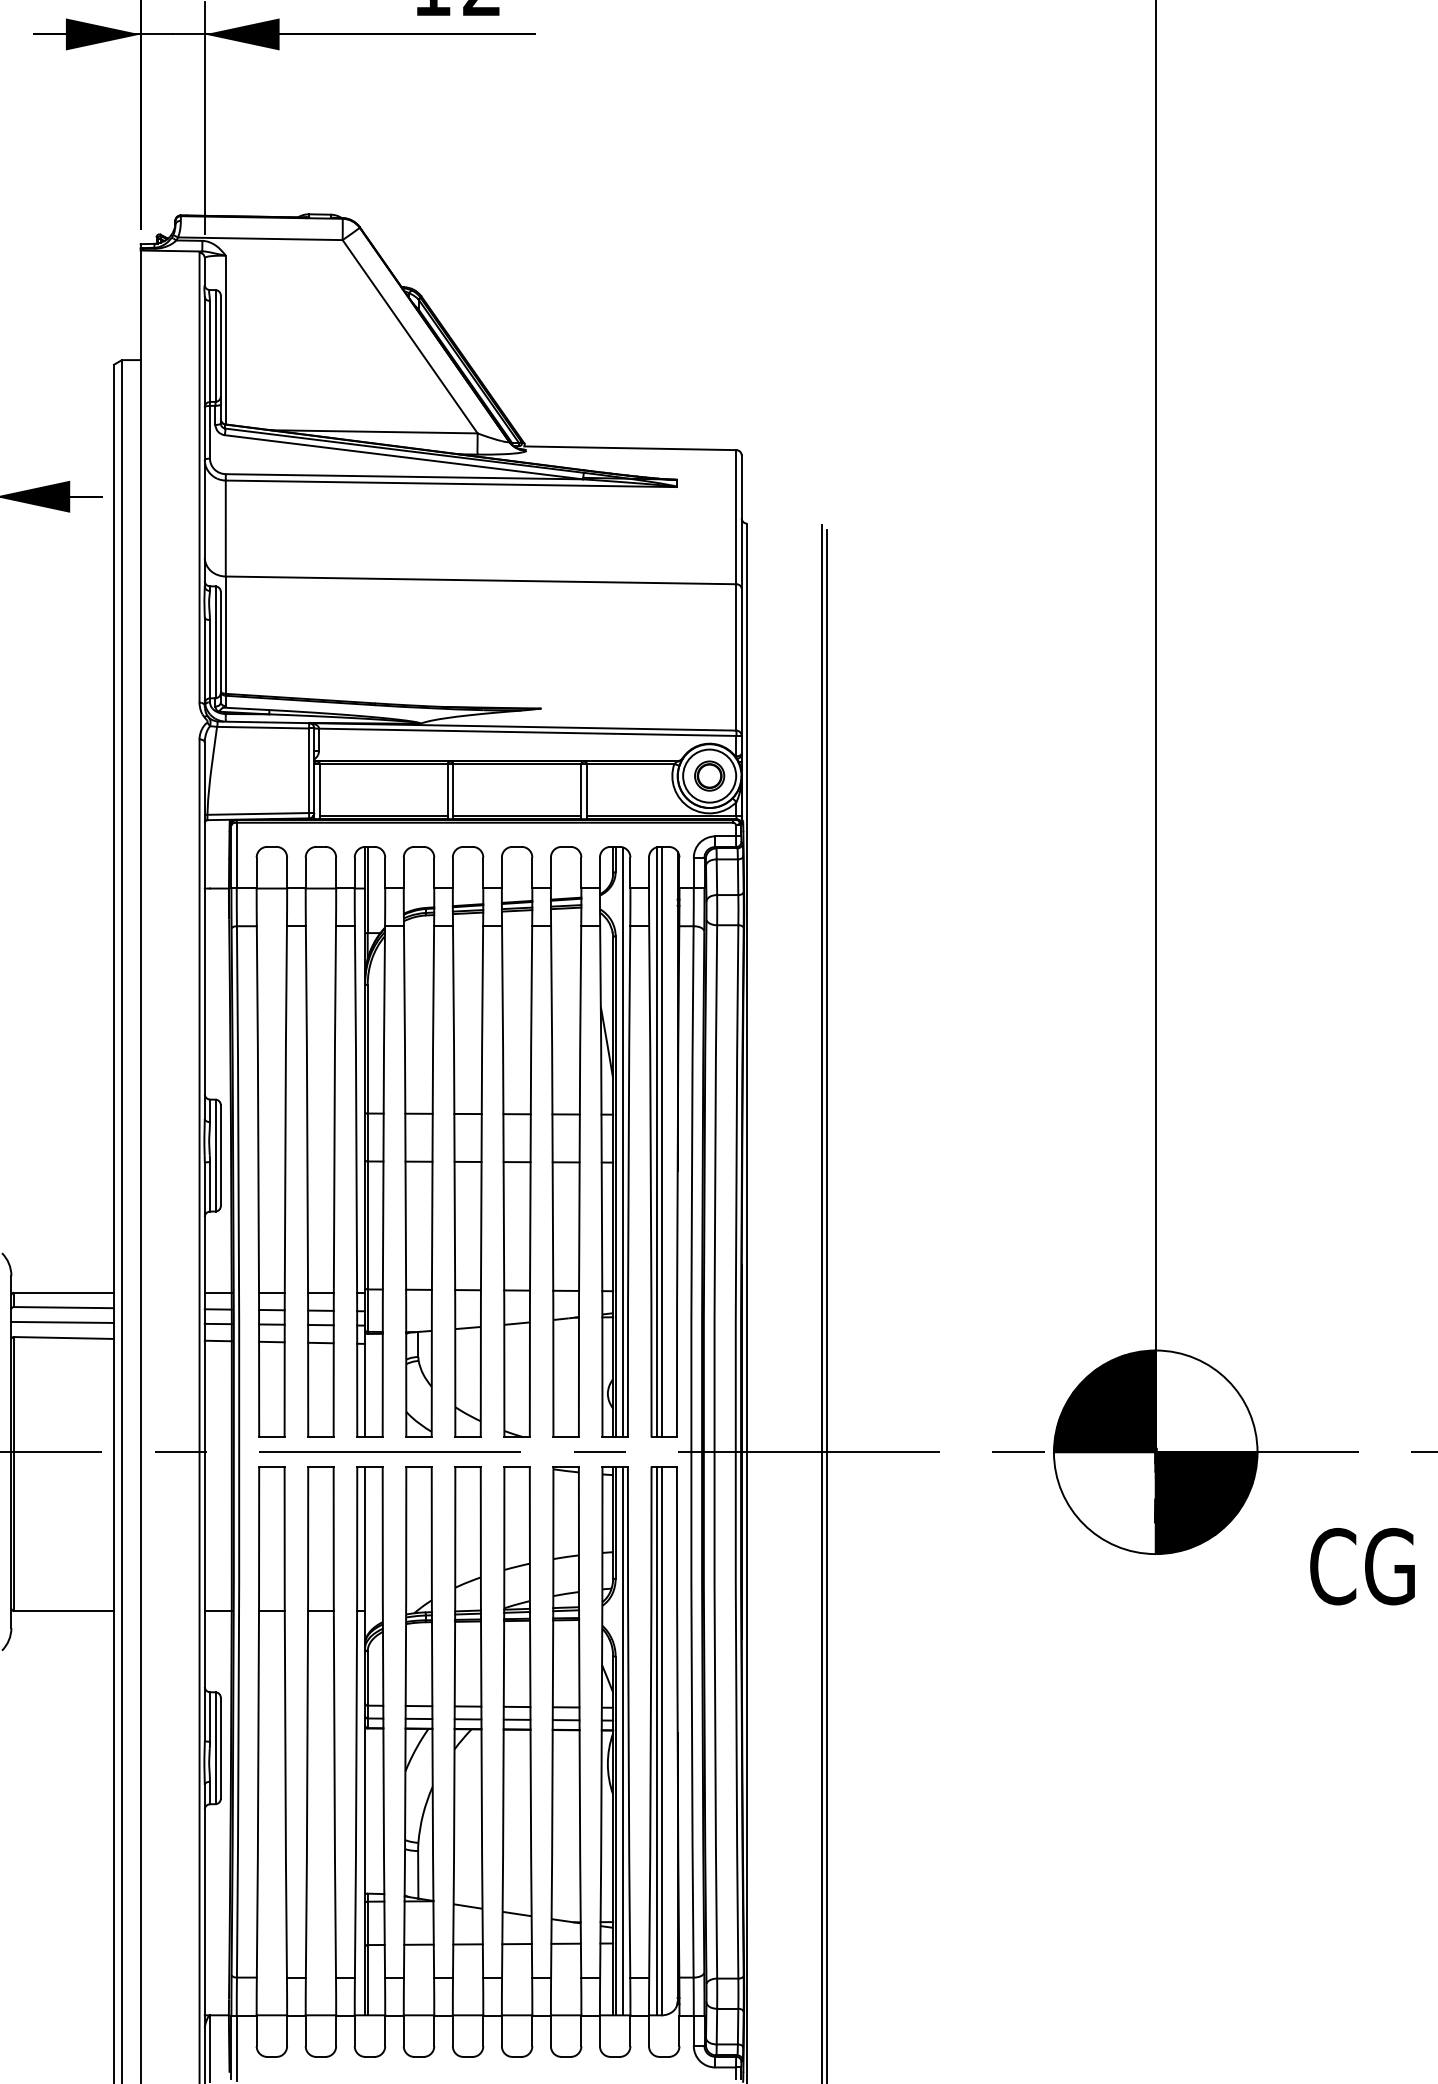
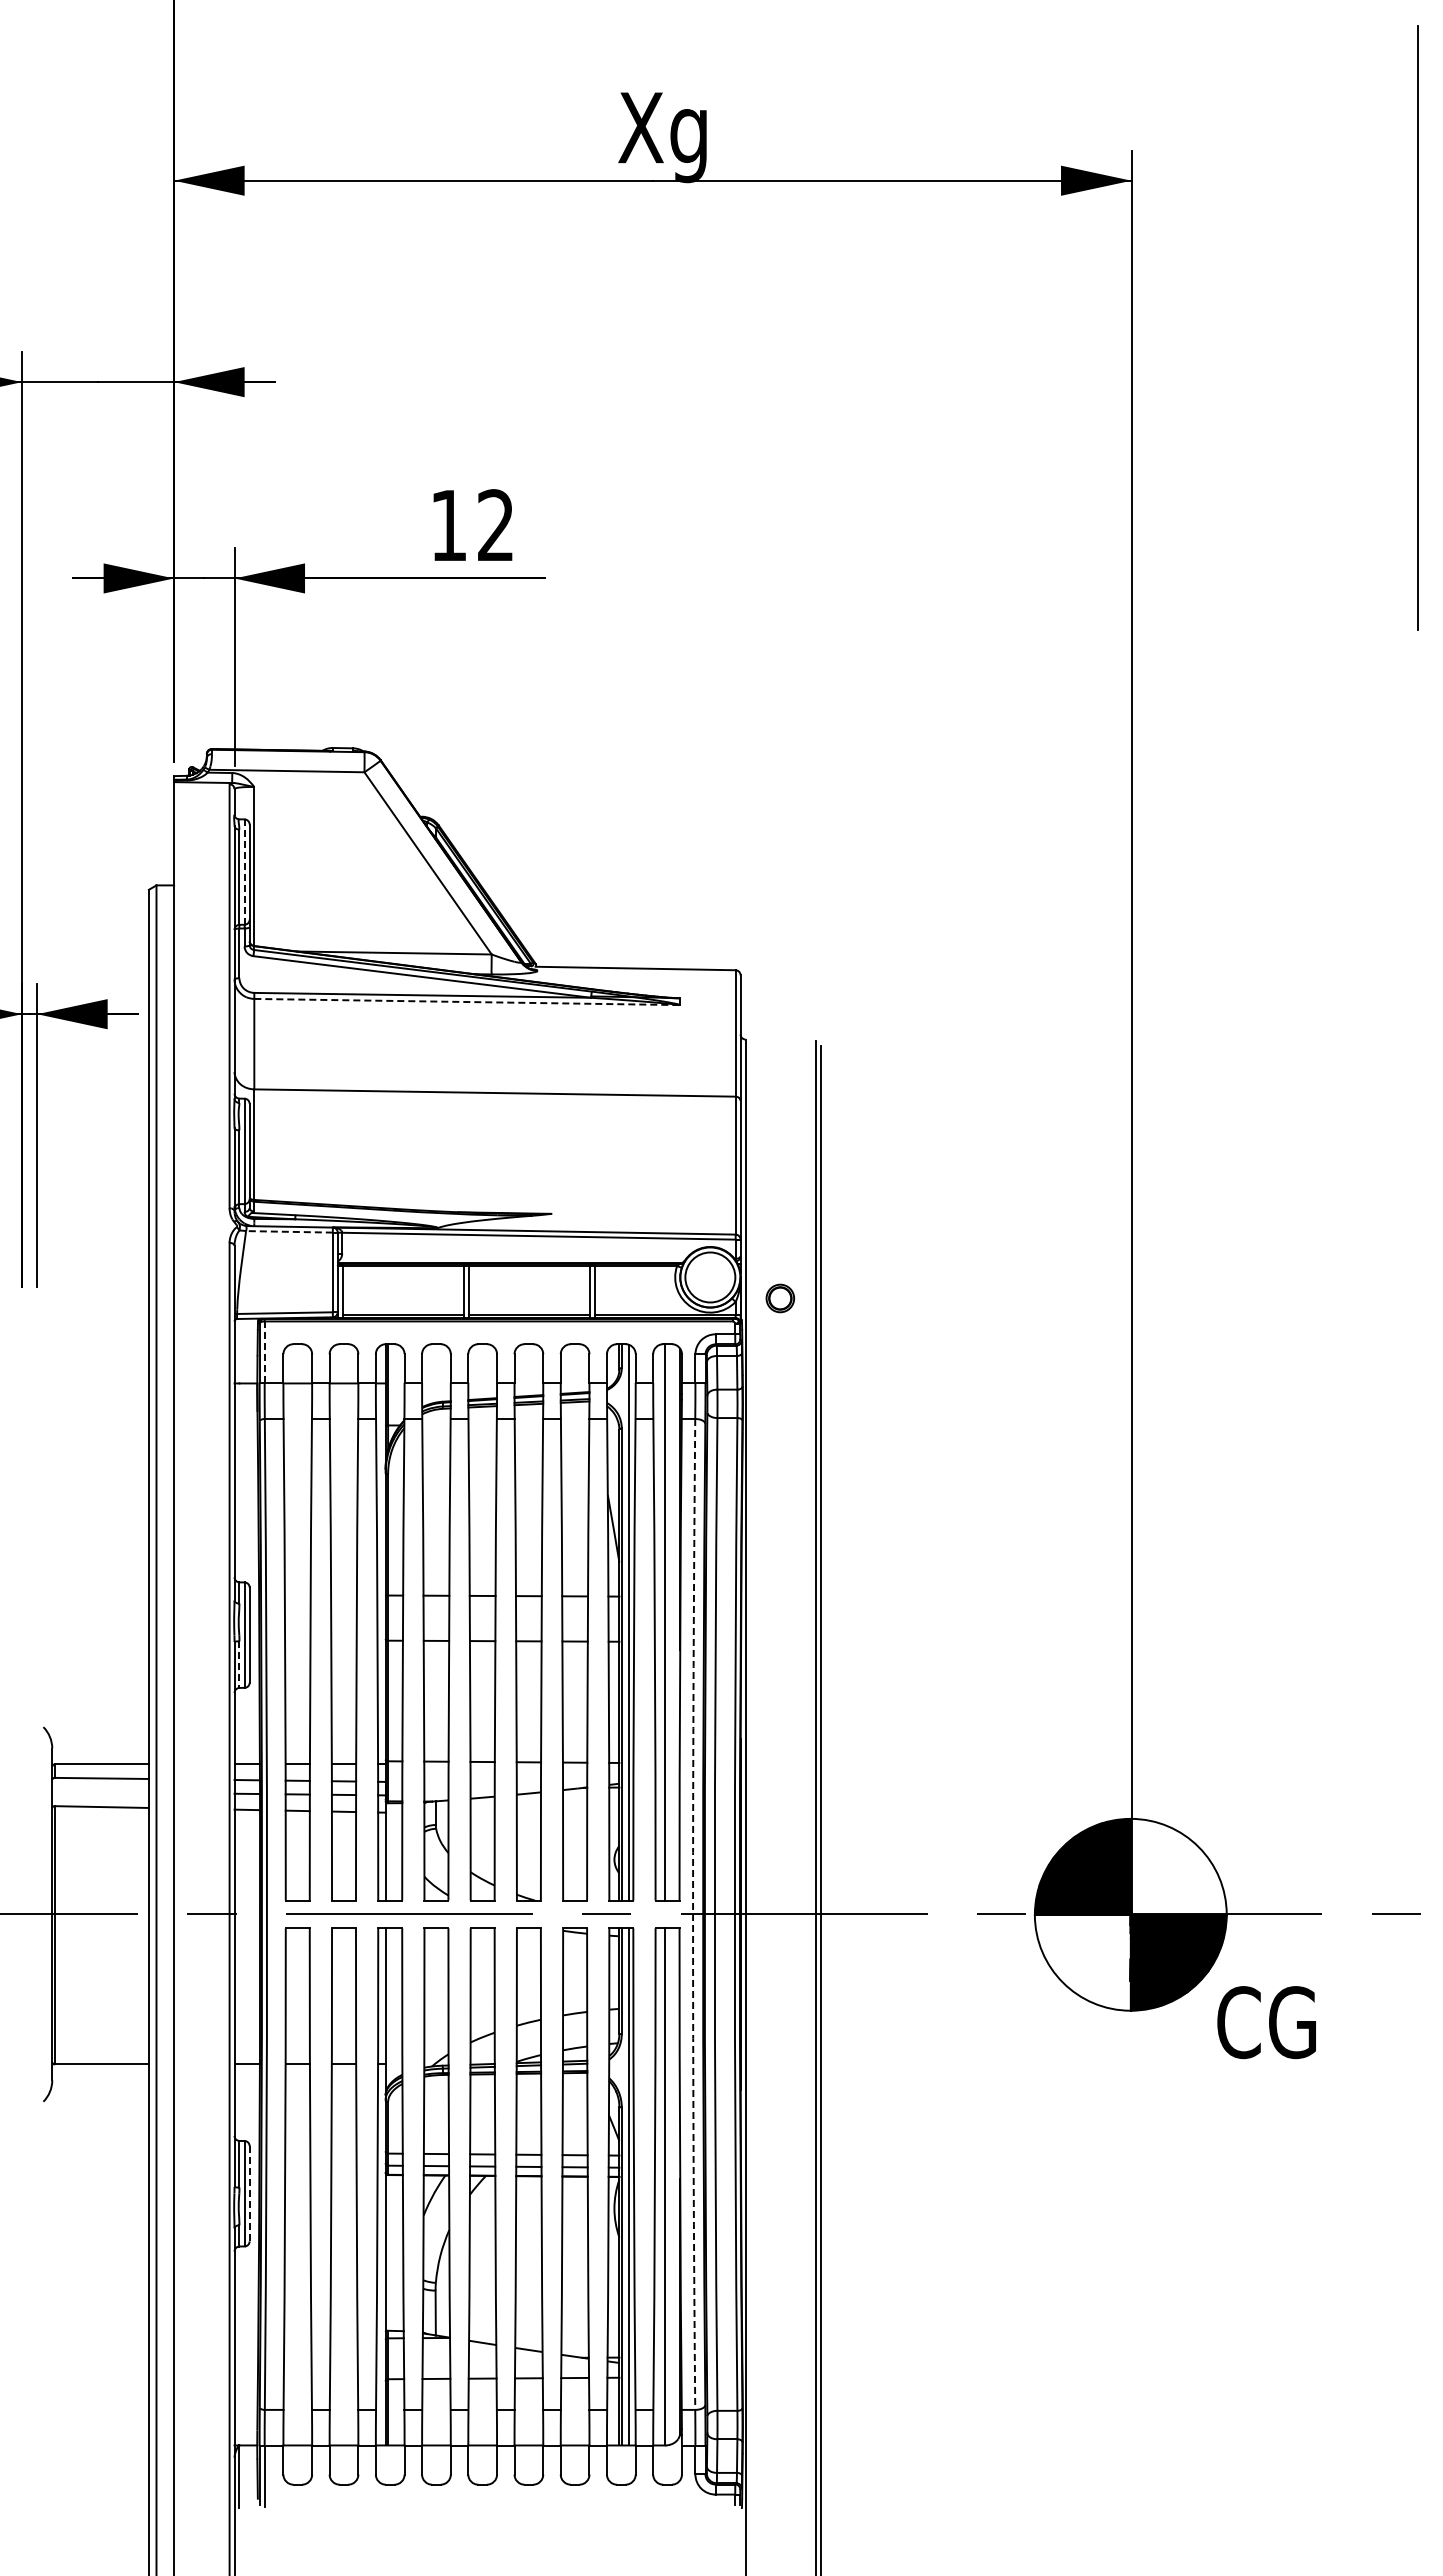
line: (215, 346) -> (244, 872), solid -> dashed
line: (451, 484) -> (467, 1002), solid -> dashed
line: (262, 727) -> (288, 1231), solid -> dashed
part: (709, 776) -> (780, 1298), moved
line: (236, 855) -> (264, 1352), solid -> dashed
line: (656, 1142) -> (660, 1622), removed
line: (210, 1187) -> (239, 1665), solid -> dashed
line: (62, 1321) -> (100, 1791), removed
arc: (691, 1451) -> (693, 1914), solid -> dashed
text: (1362, 1566) -> (1266, 2022), moved
line: (656, 1740) -> (660, 2186), removed
line: (220, 1748) -> (249, 2193), solid -> dashed

